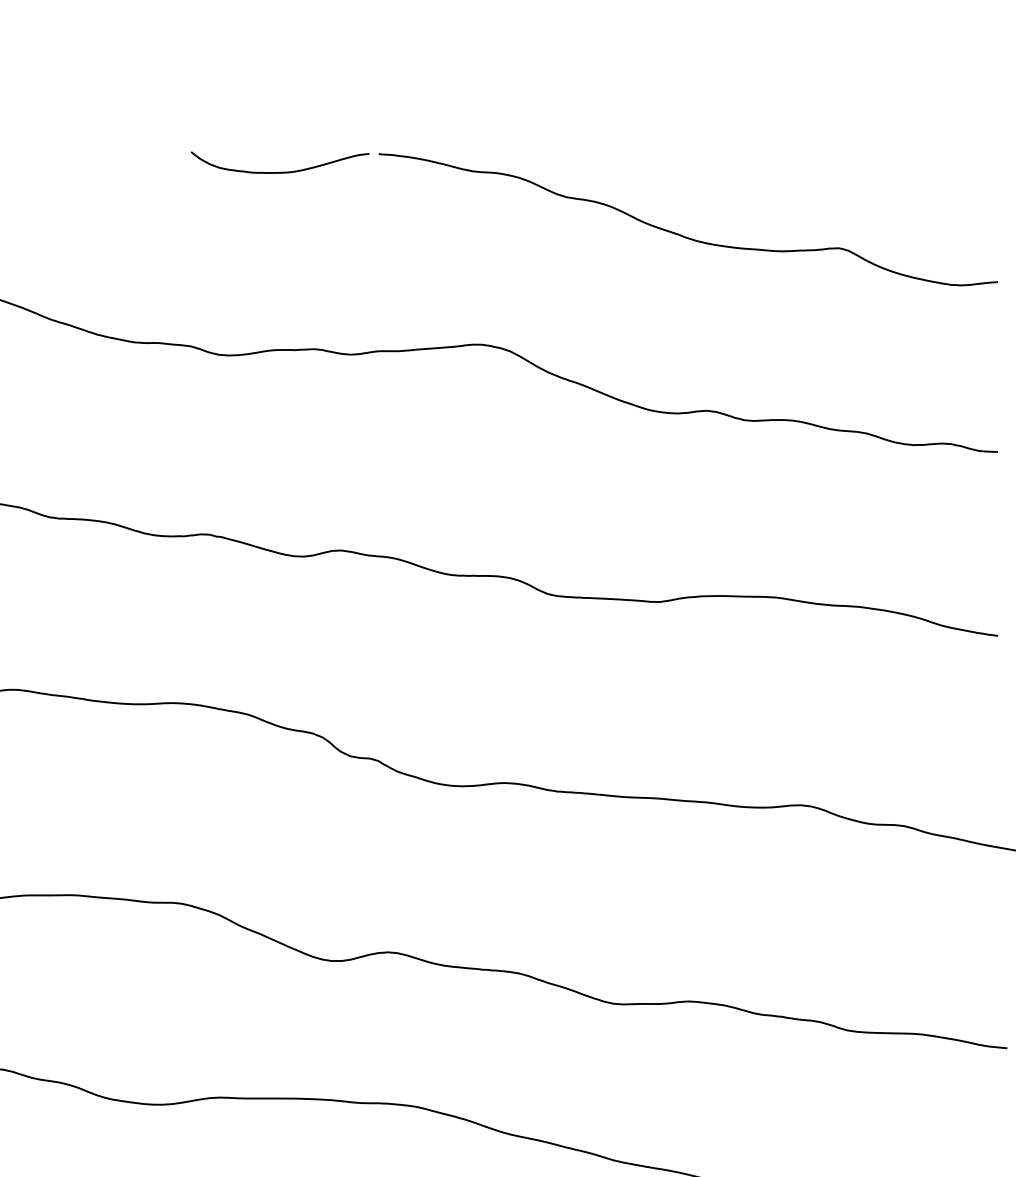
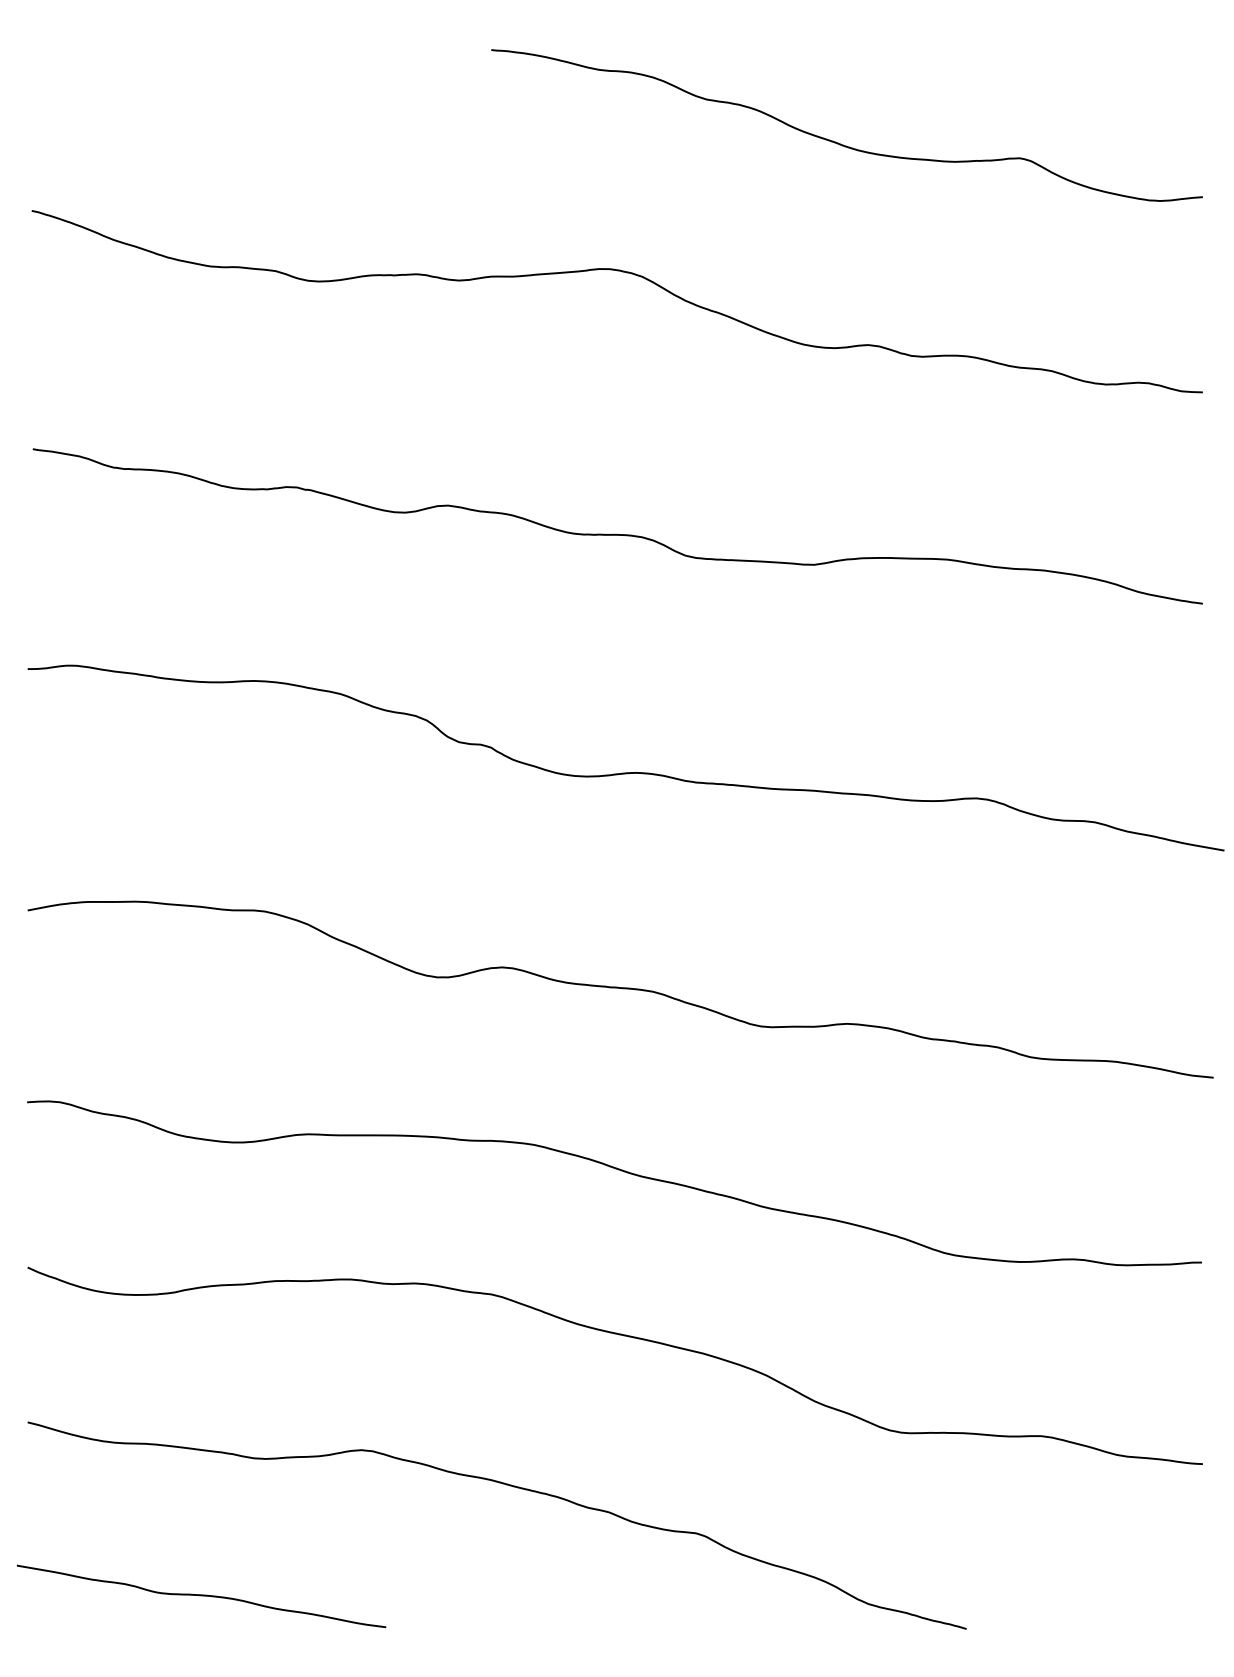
curve: (279, 171) -> (377, 70), removed

